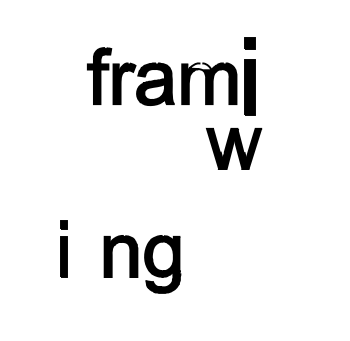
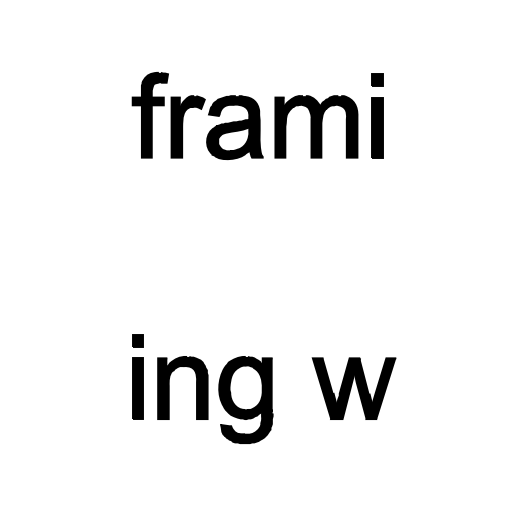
fill: (200, 66) -> (303, 100), added
part: (249, 76) -> (377, 115), size x0.71
part: (234, 148) -> (354, 388), moved
part: (63, 248) -> (136, 375), moved

